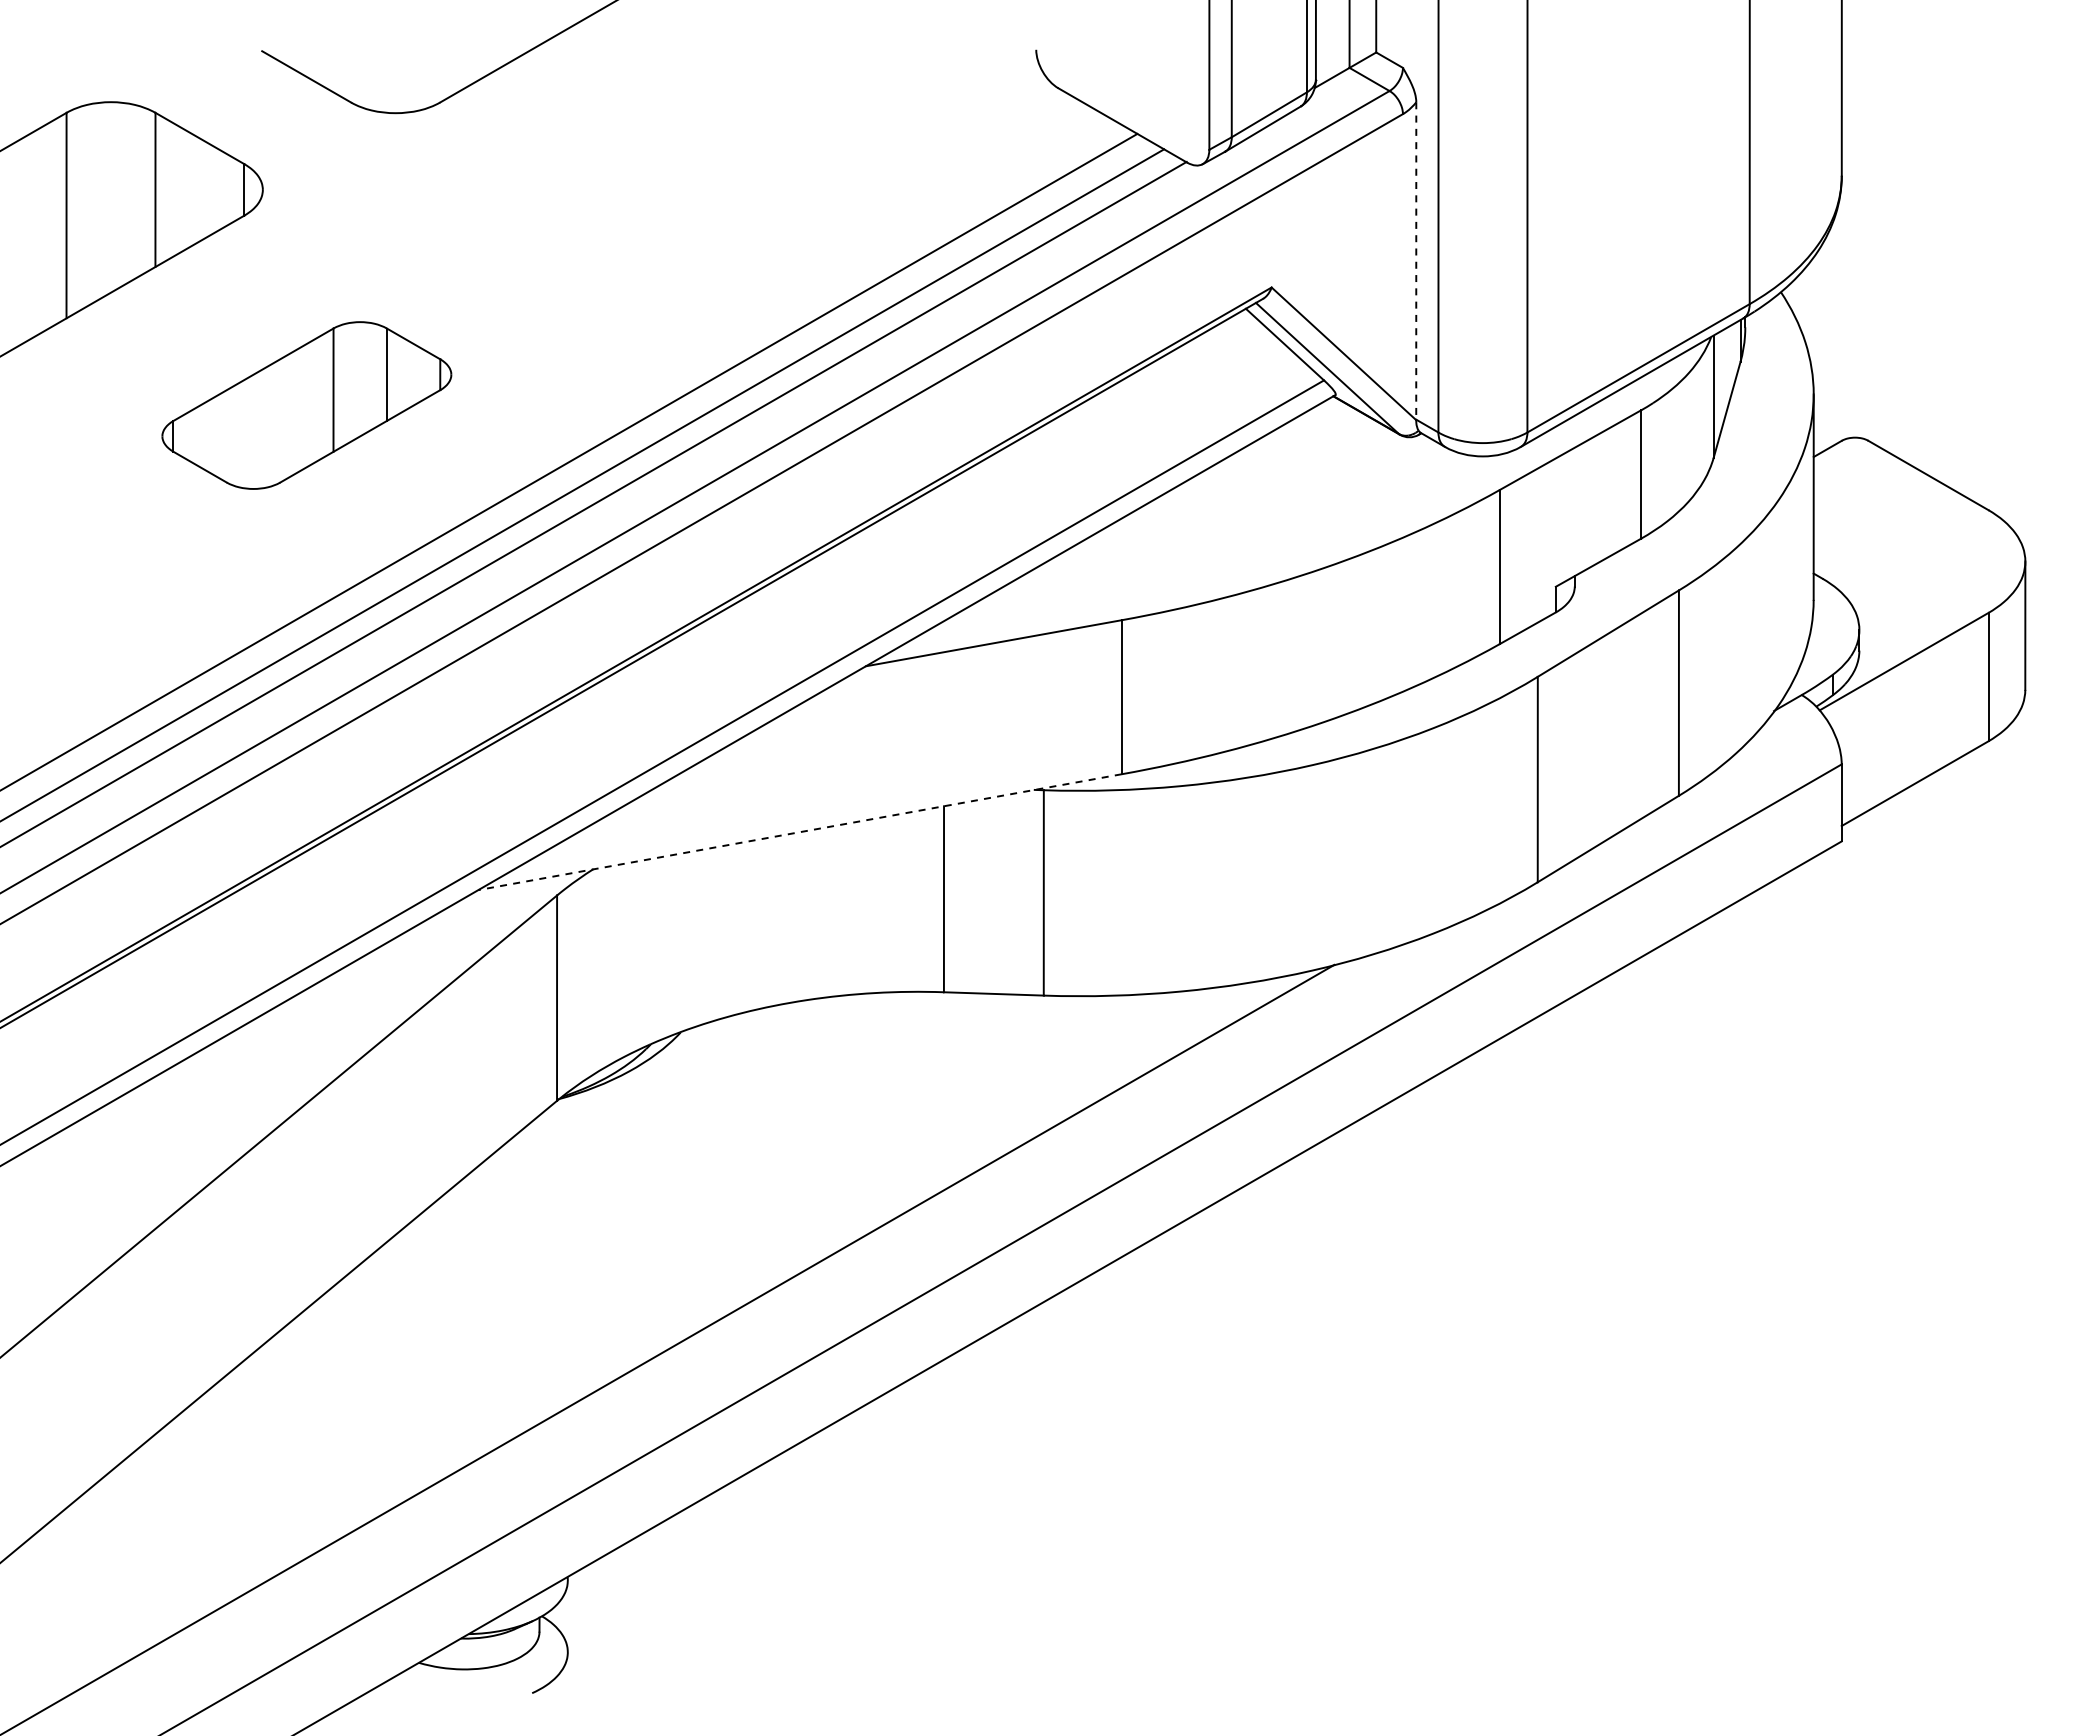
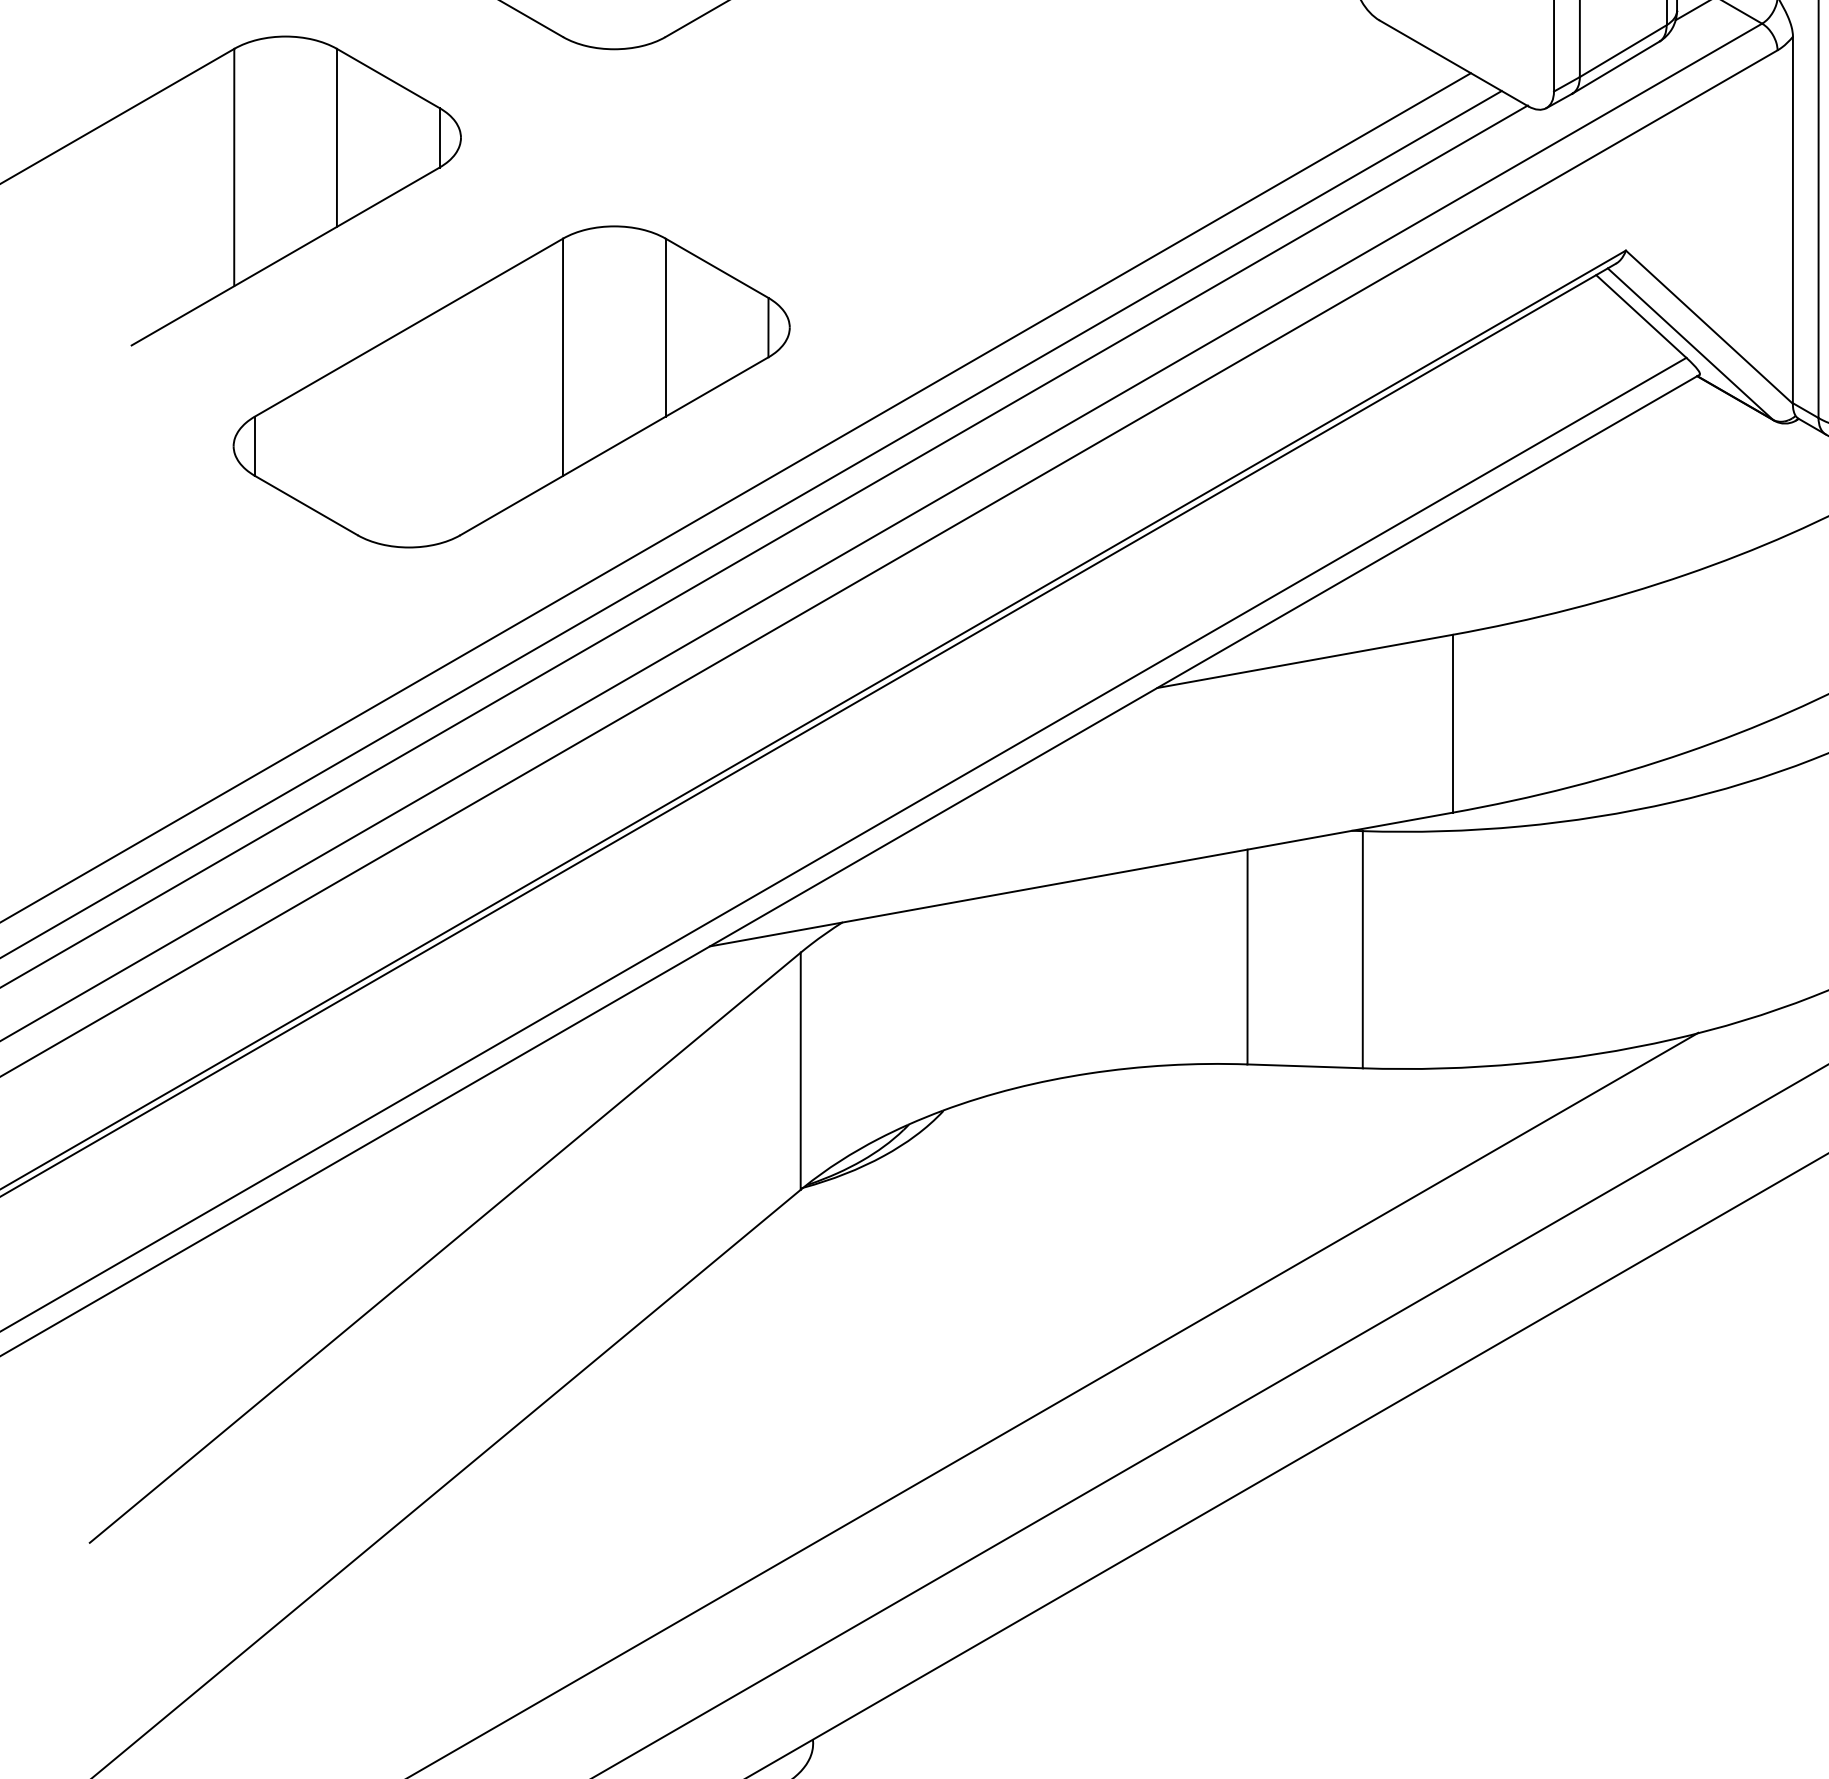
line: (1416, 261) -> (1793, 220), dashed -> solid
part: (306, 405) -> (511, 386), size x1.67
line: (800, 832) -> (1081, 879), dashed -> solid

